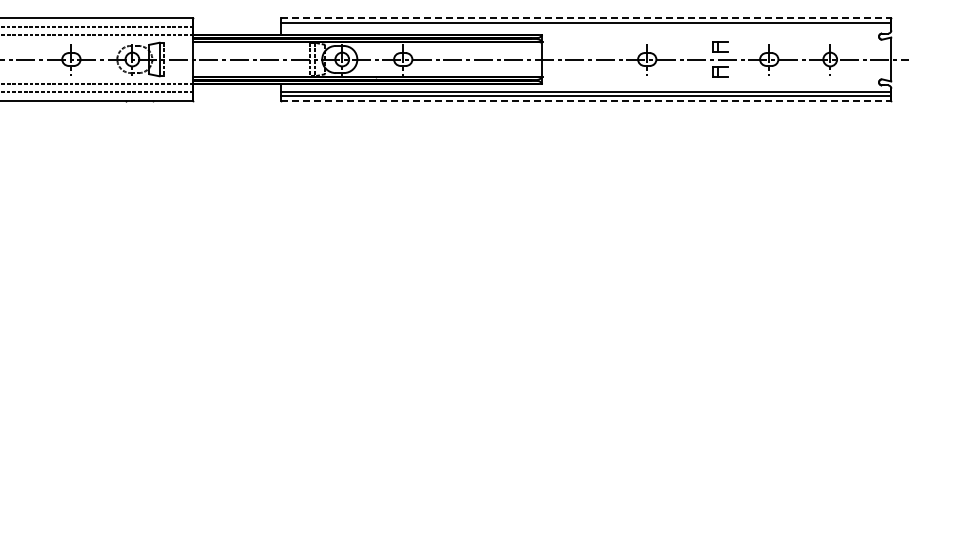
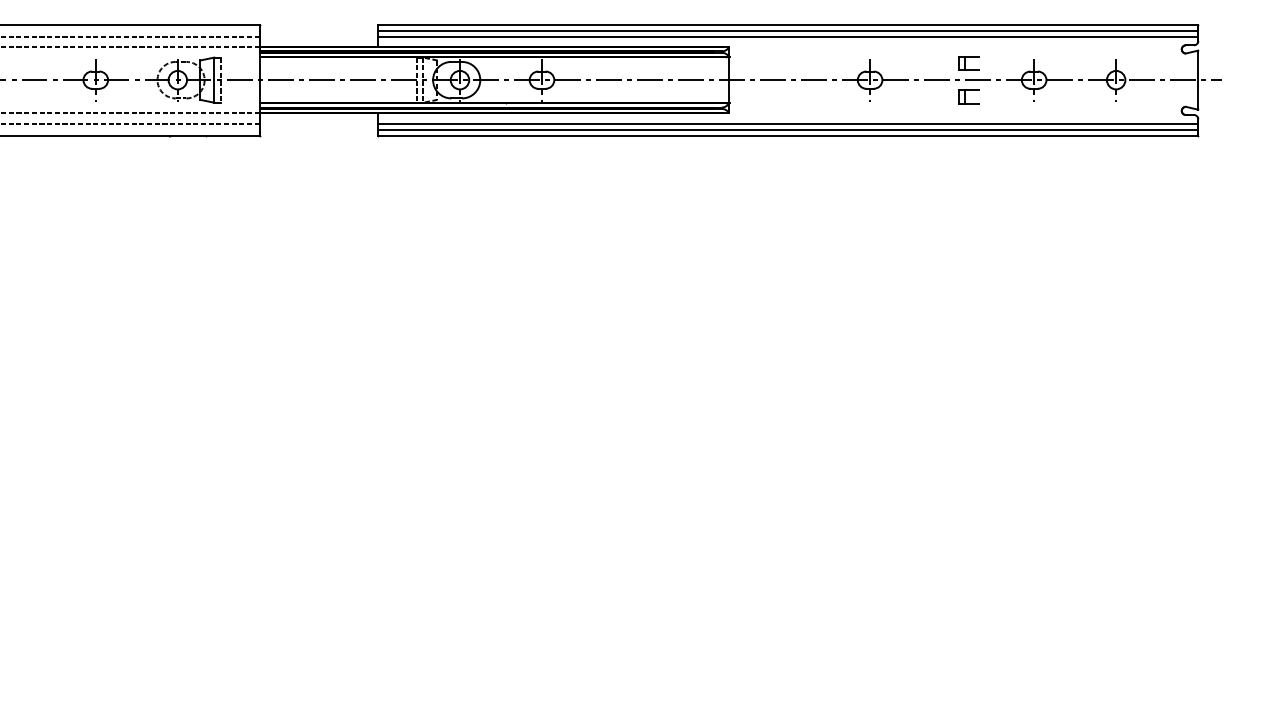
line: (586, 18) -> (788, 24), dashed -> solid
line: (586, 27) -> (788, 37), added
line: (586, 100) -> (788, 135), dashed -> solid

